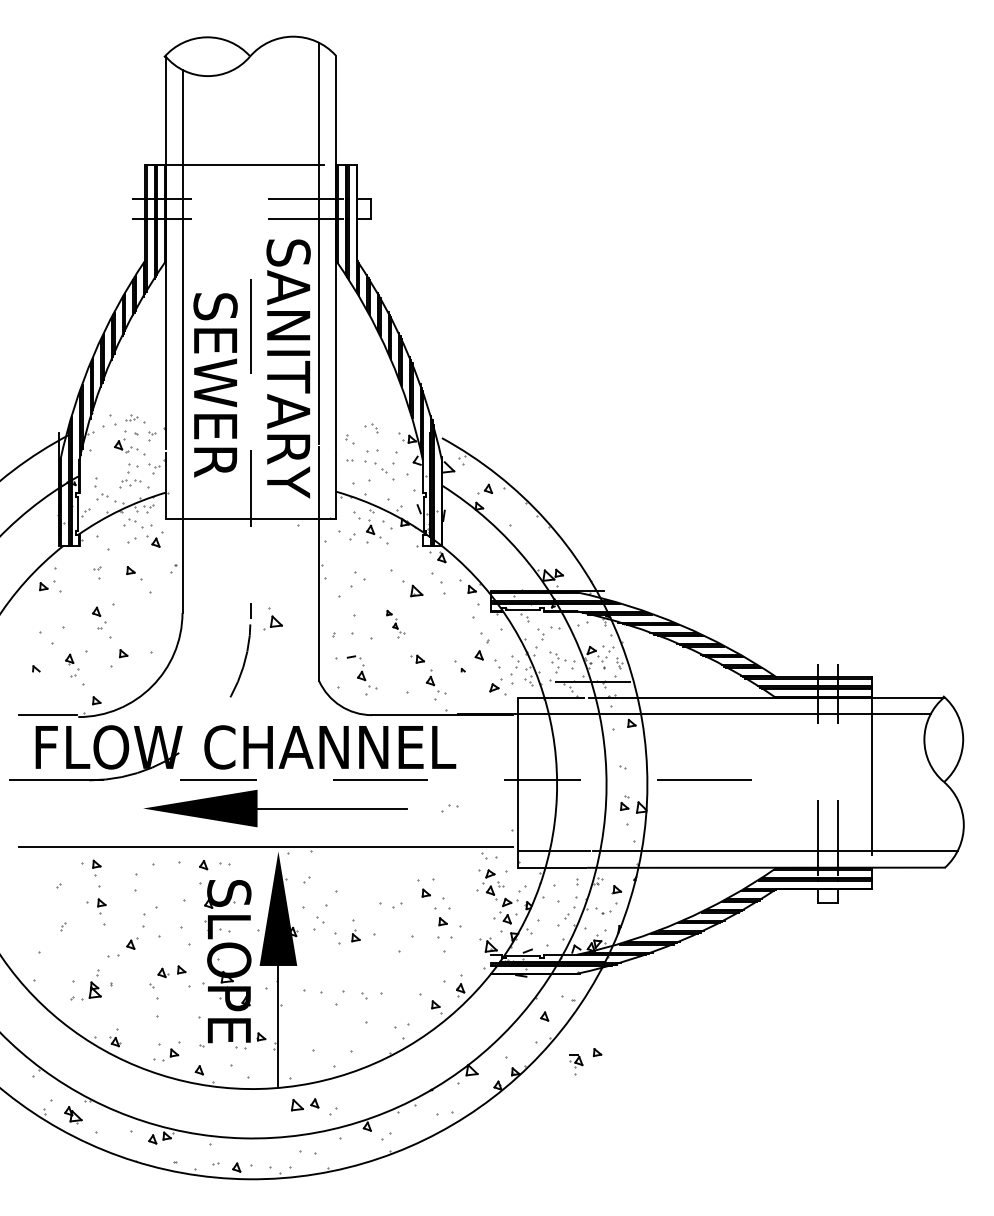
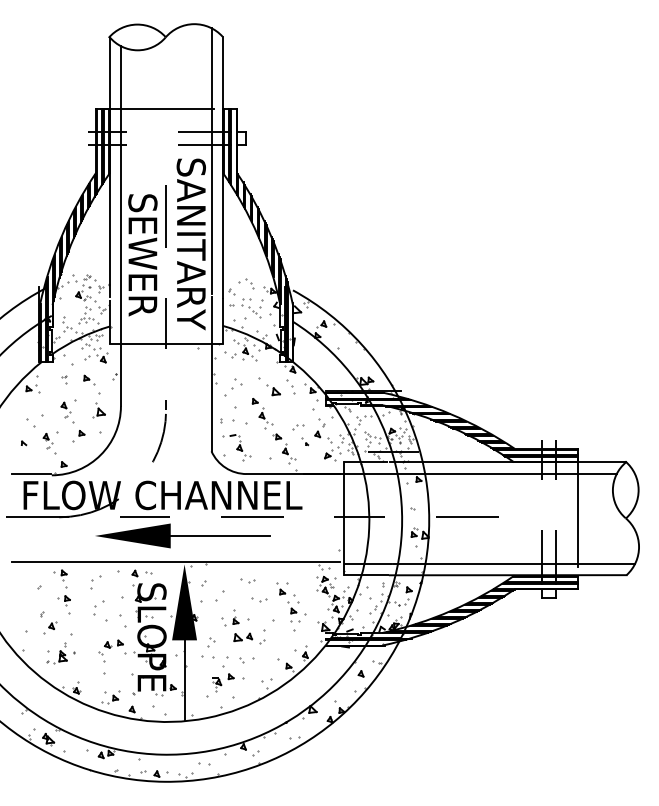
part: (371, 427) -> (246, 283), size x1.67
part: (272, 619) -> (98, 410), moved
part: (395, 623) -> (262, 413), size x1.67
part: (450, 809) -> (298, 427), moved
part: (373, 875) -> (247, 580), added
part: (144, 878) -> (95, 582), size x0.71
part: (319, 923) -> (211, 642), moved
part: (129, 946) -> (50, 627), moved
part: (585, 1061) -> (223, 682), moved
part: (314, 1106) -> (249, 638), moved

